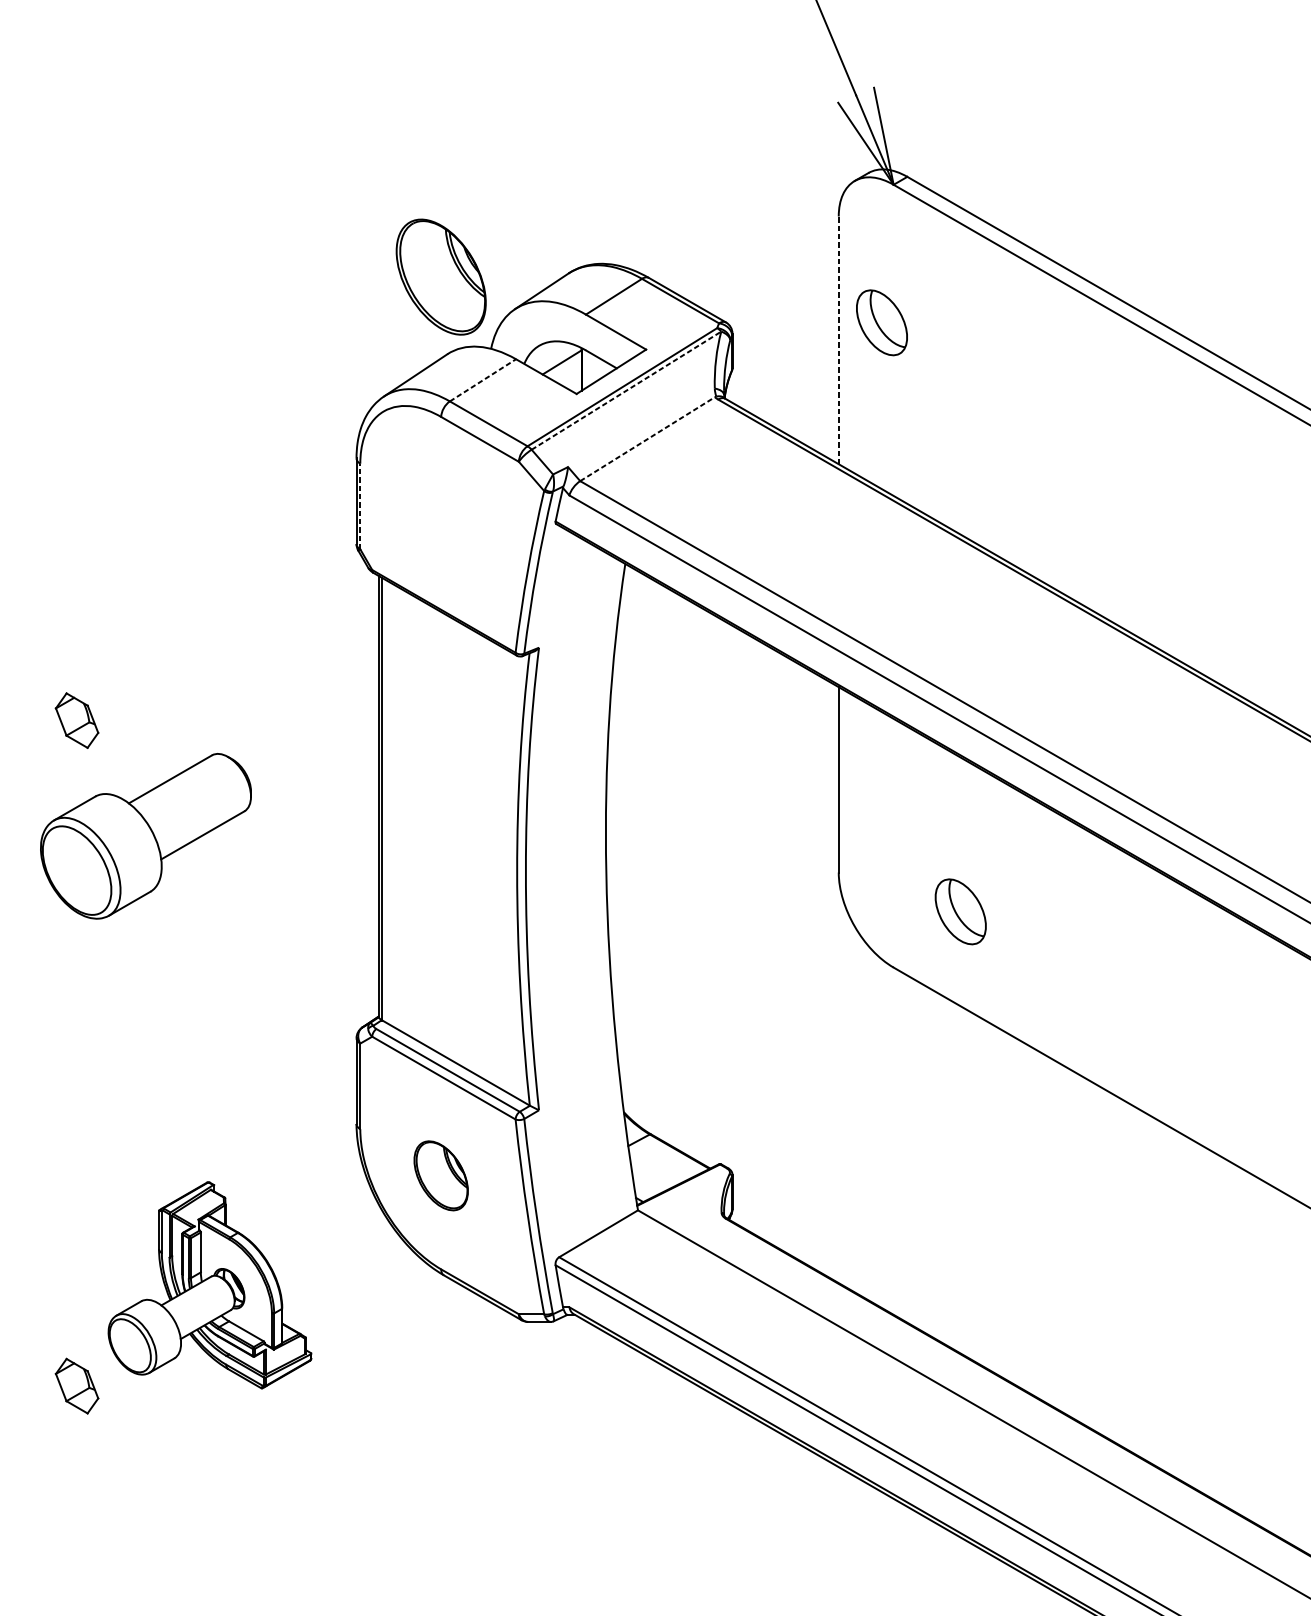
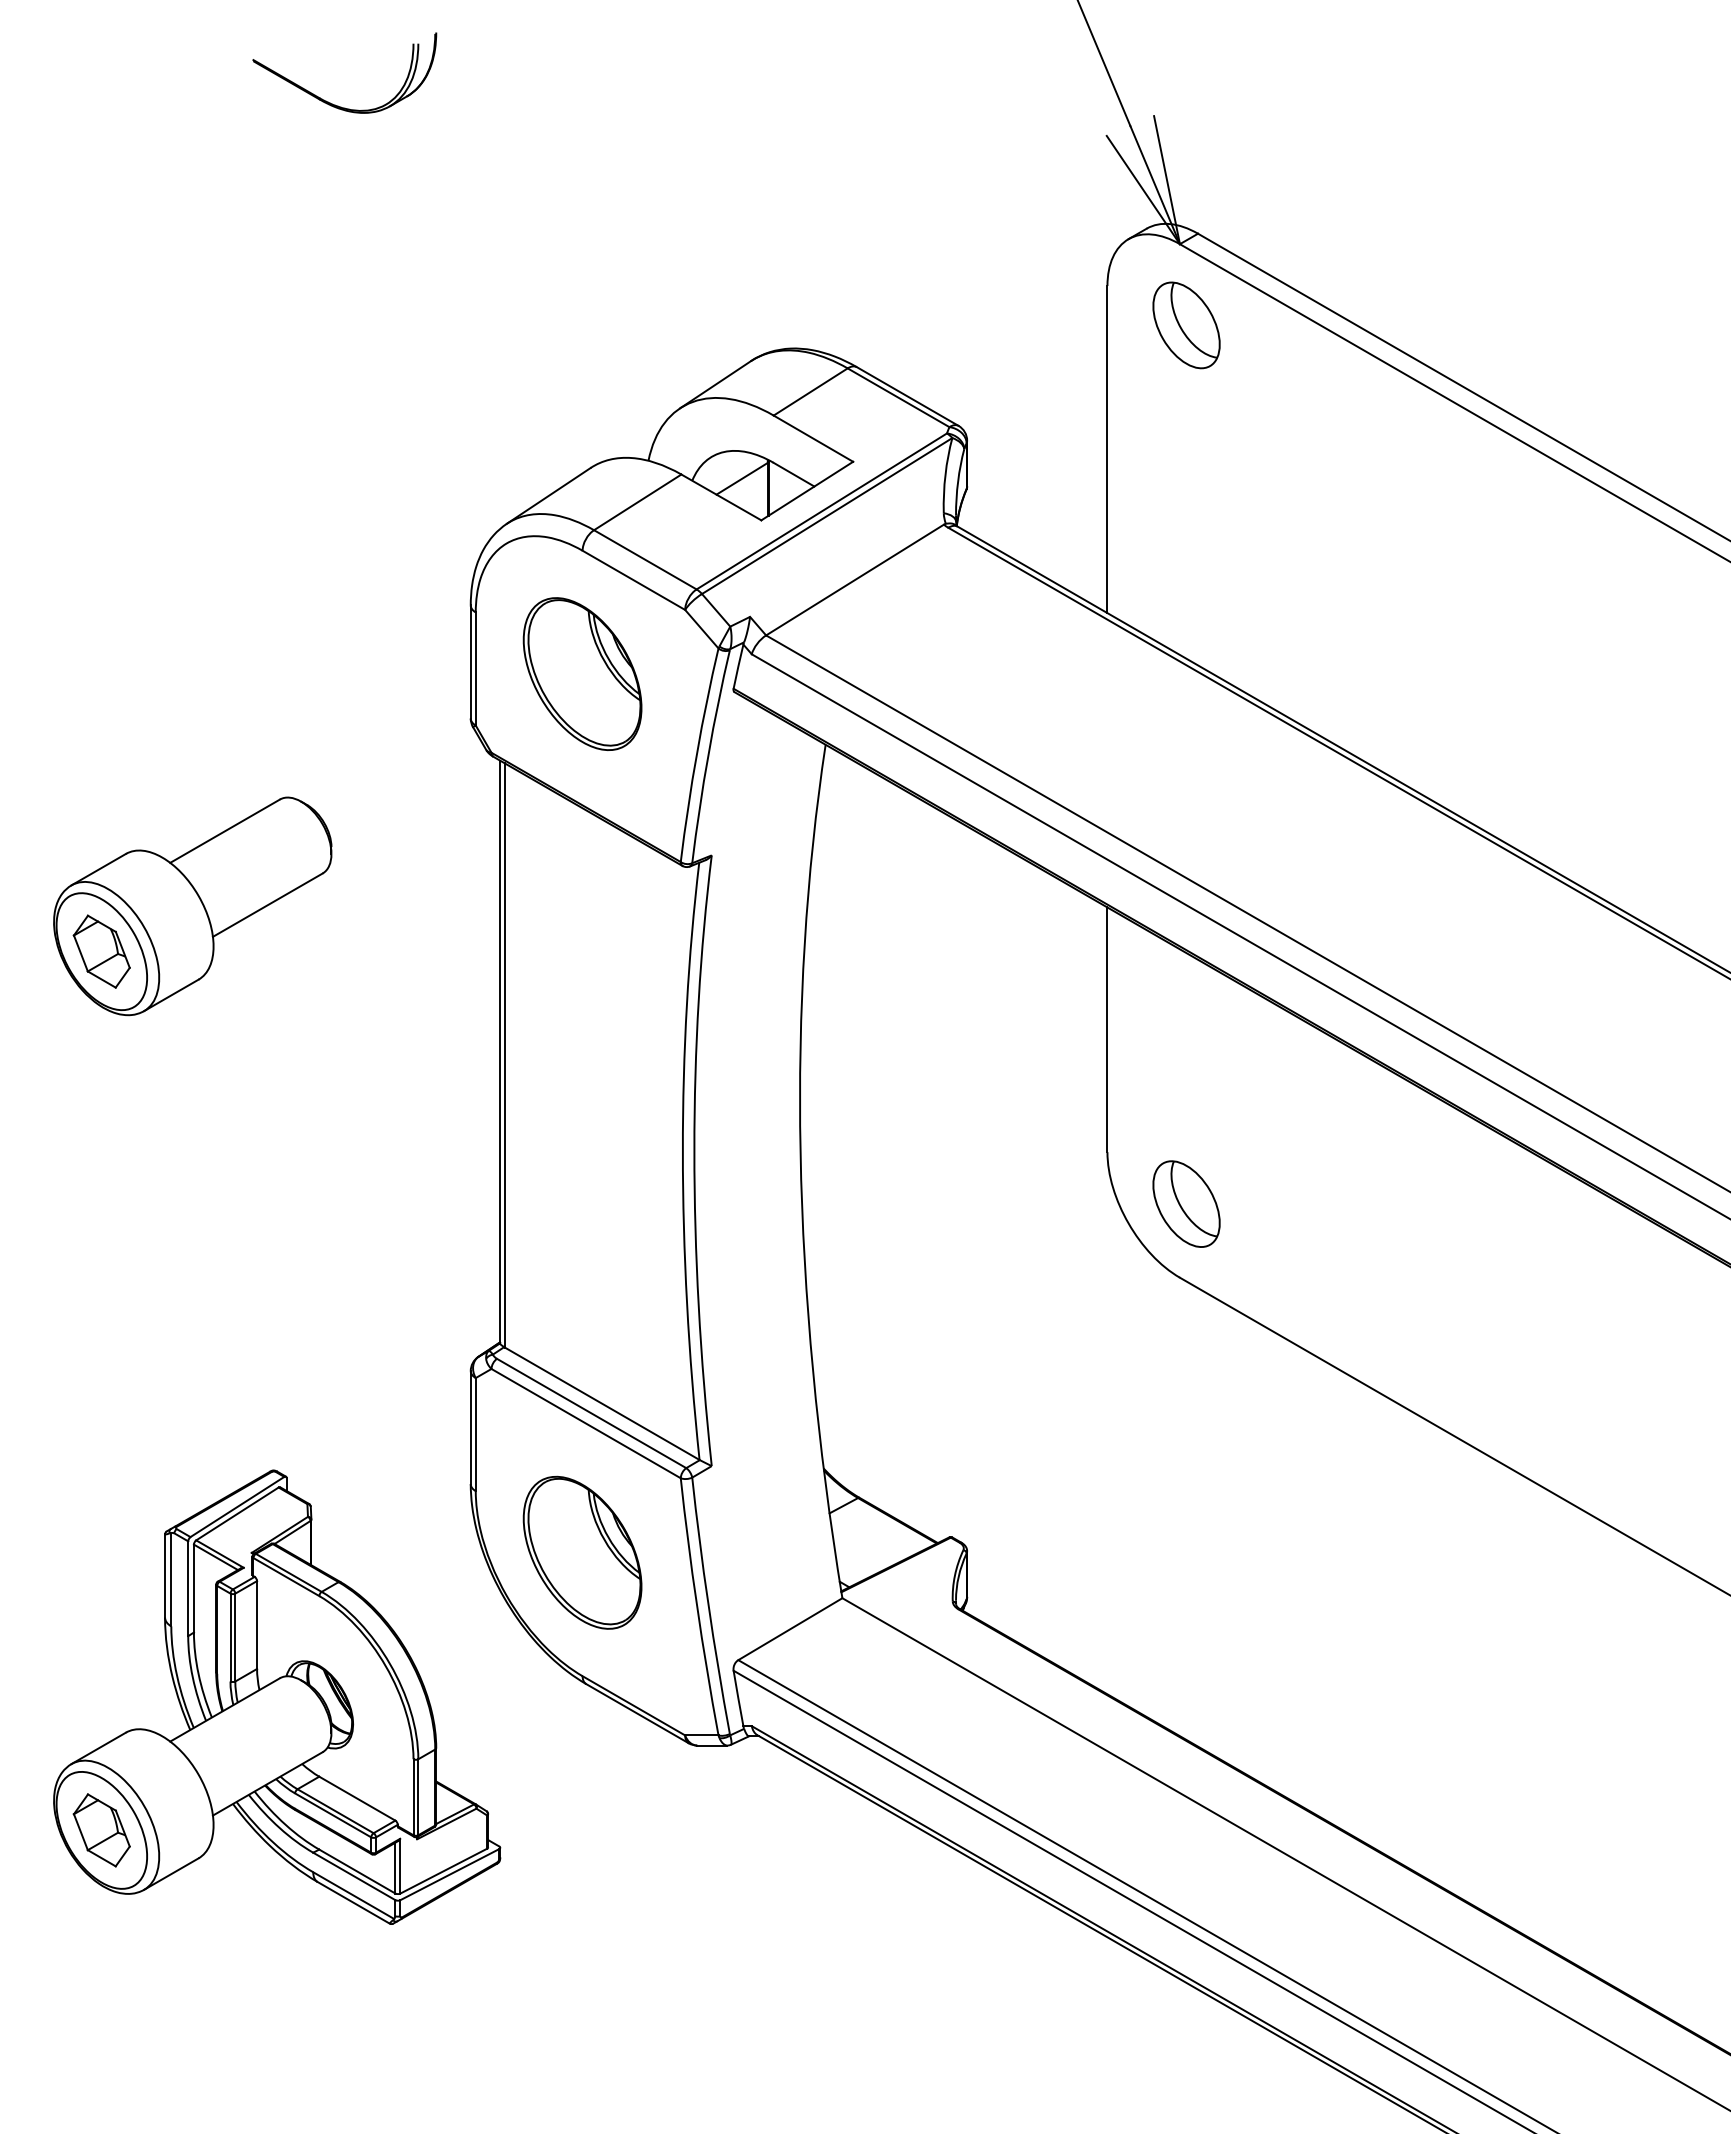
part: (250, 77) -> (330, 102), added
part: (441, 276) -> (582, 673), moved
part: (881, 322) -> (1186, 325), moved
line: (838, 340) -> (1107, 449), dashed -> solid
line: (482, 380) -> (637, 502), dashed -> solid
line: (626, 390) -> (827, 515), dashed -> solid
line: (647, 439) -> (855, 580), dashed -> solid
line: (360, 506) -> (475, 668), dashed -> solid
part: (145, 836) -> (192, 906), moved
part: (960, 911) -> (1186, 1203), moved
part: (441, 1175) -> (582, 1552), size x1.67
part: (210, 1284) -> (277, 1696), size x1.67

